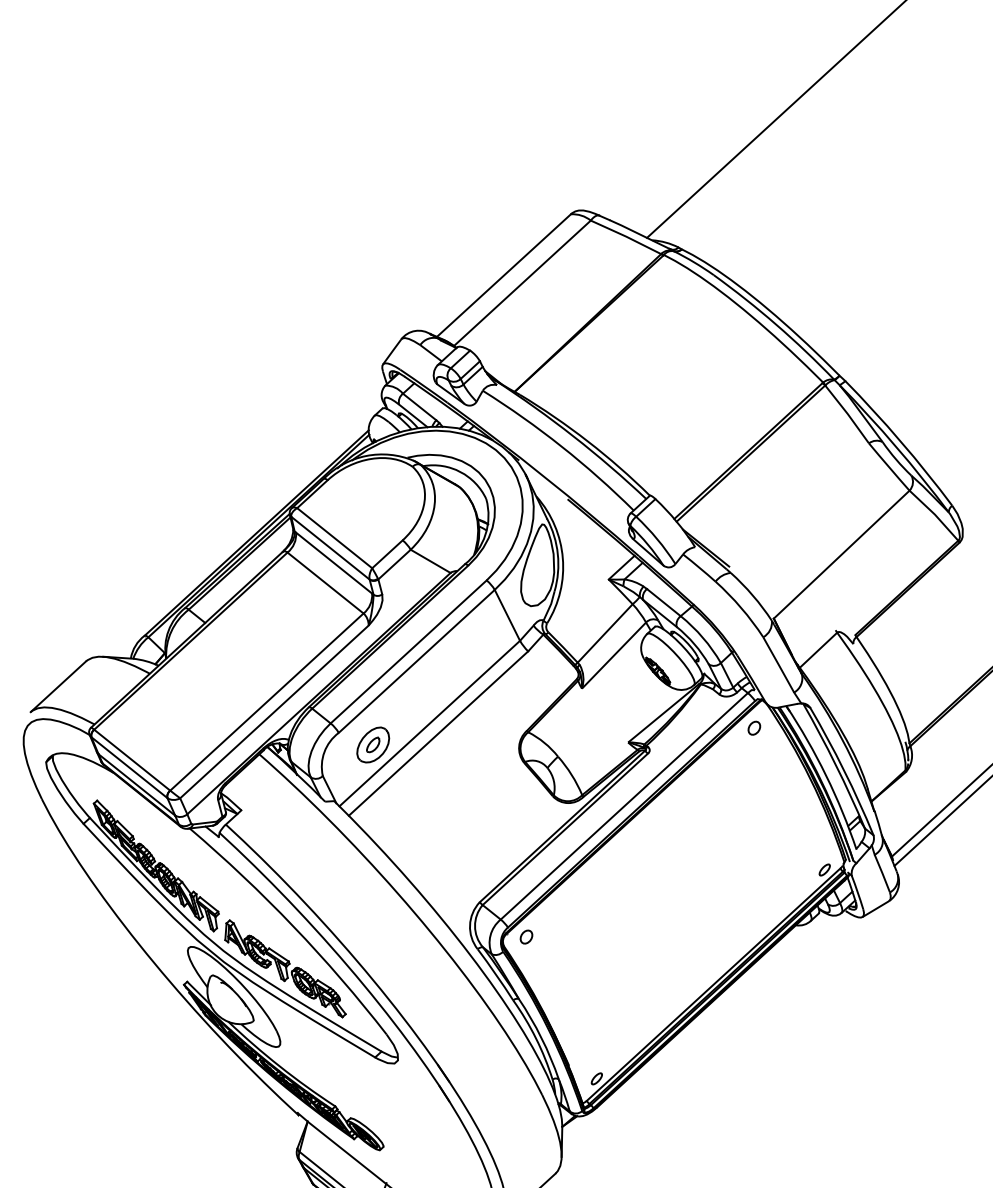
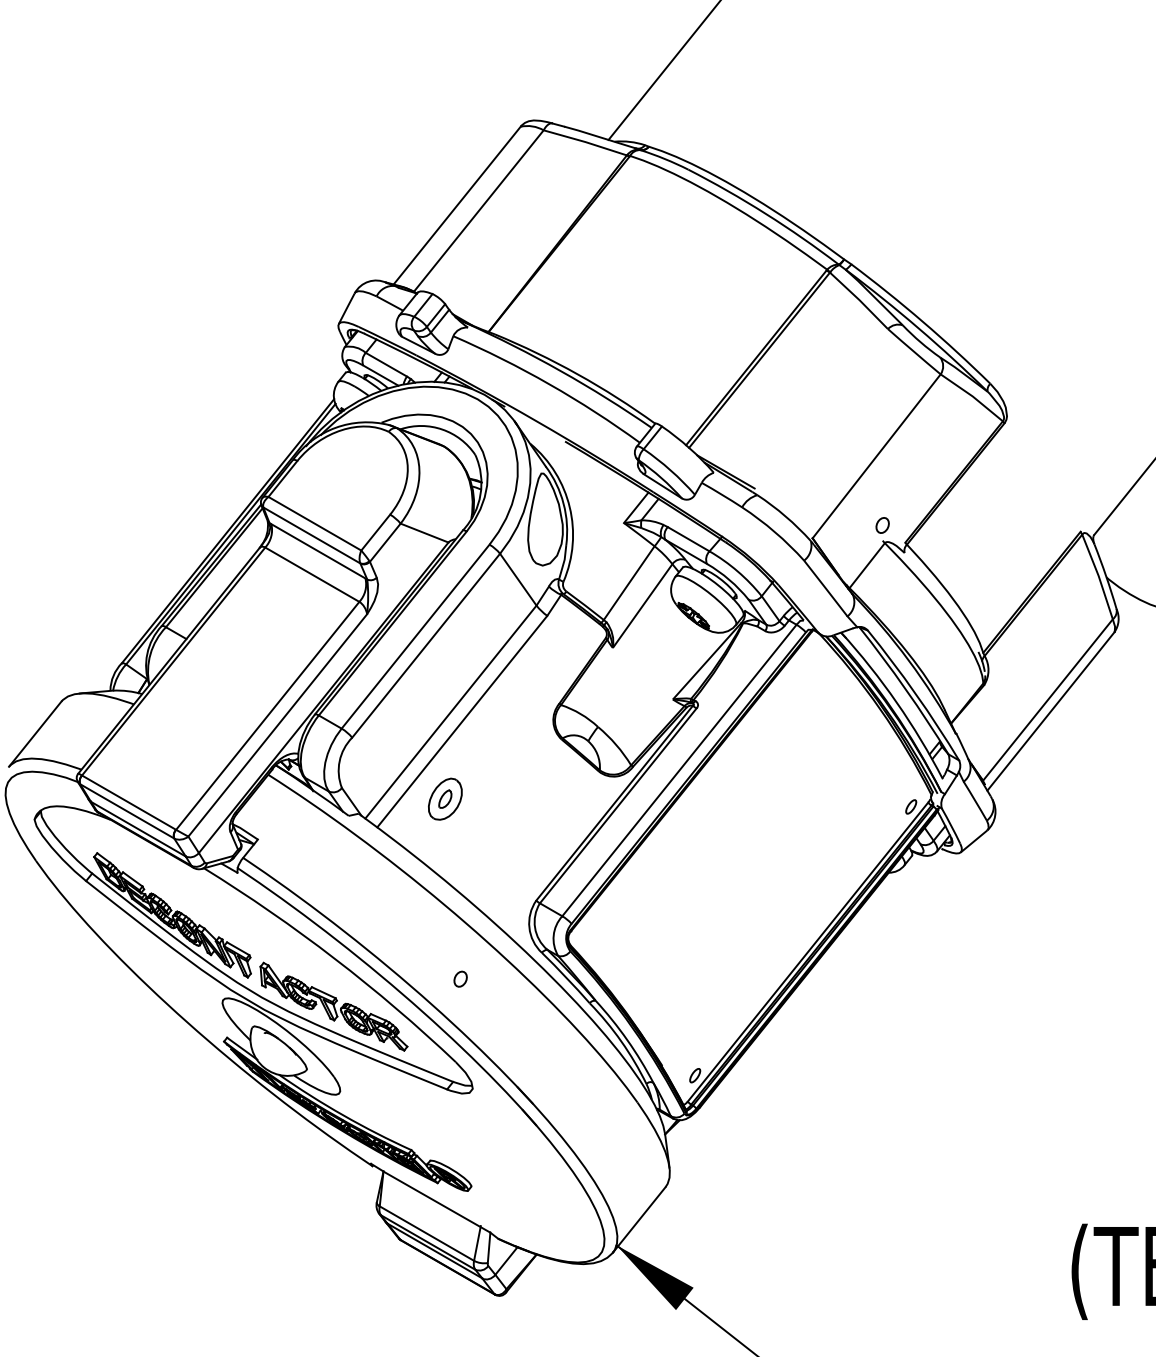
part: (754, 728) -> (882, 525), moved
part: (373, 744) -> (445, 798), moved
part: (526, 936) -> (460, 978), moved

